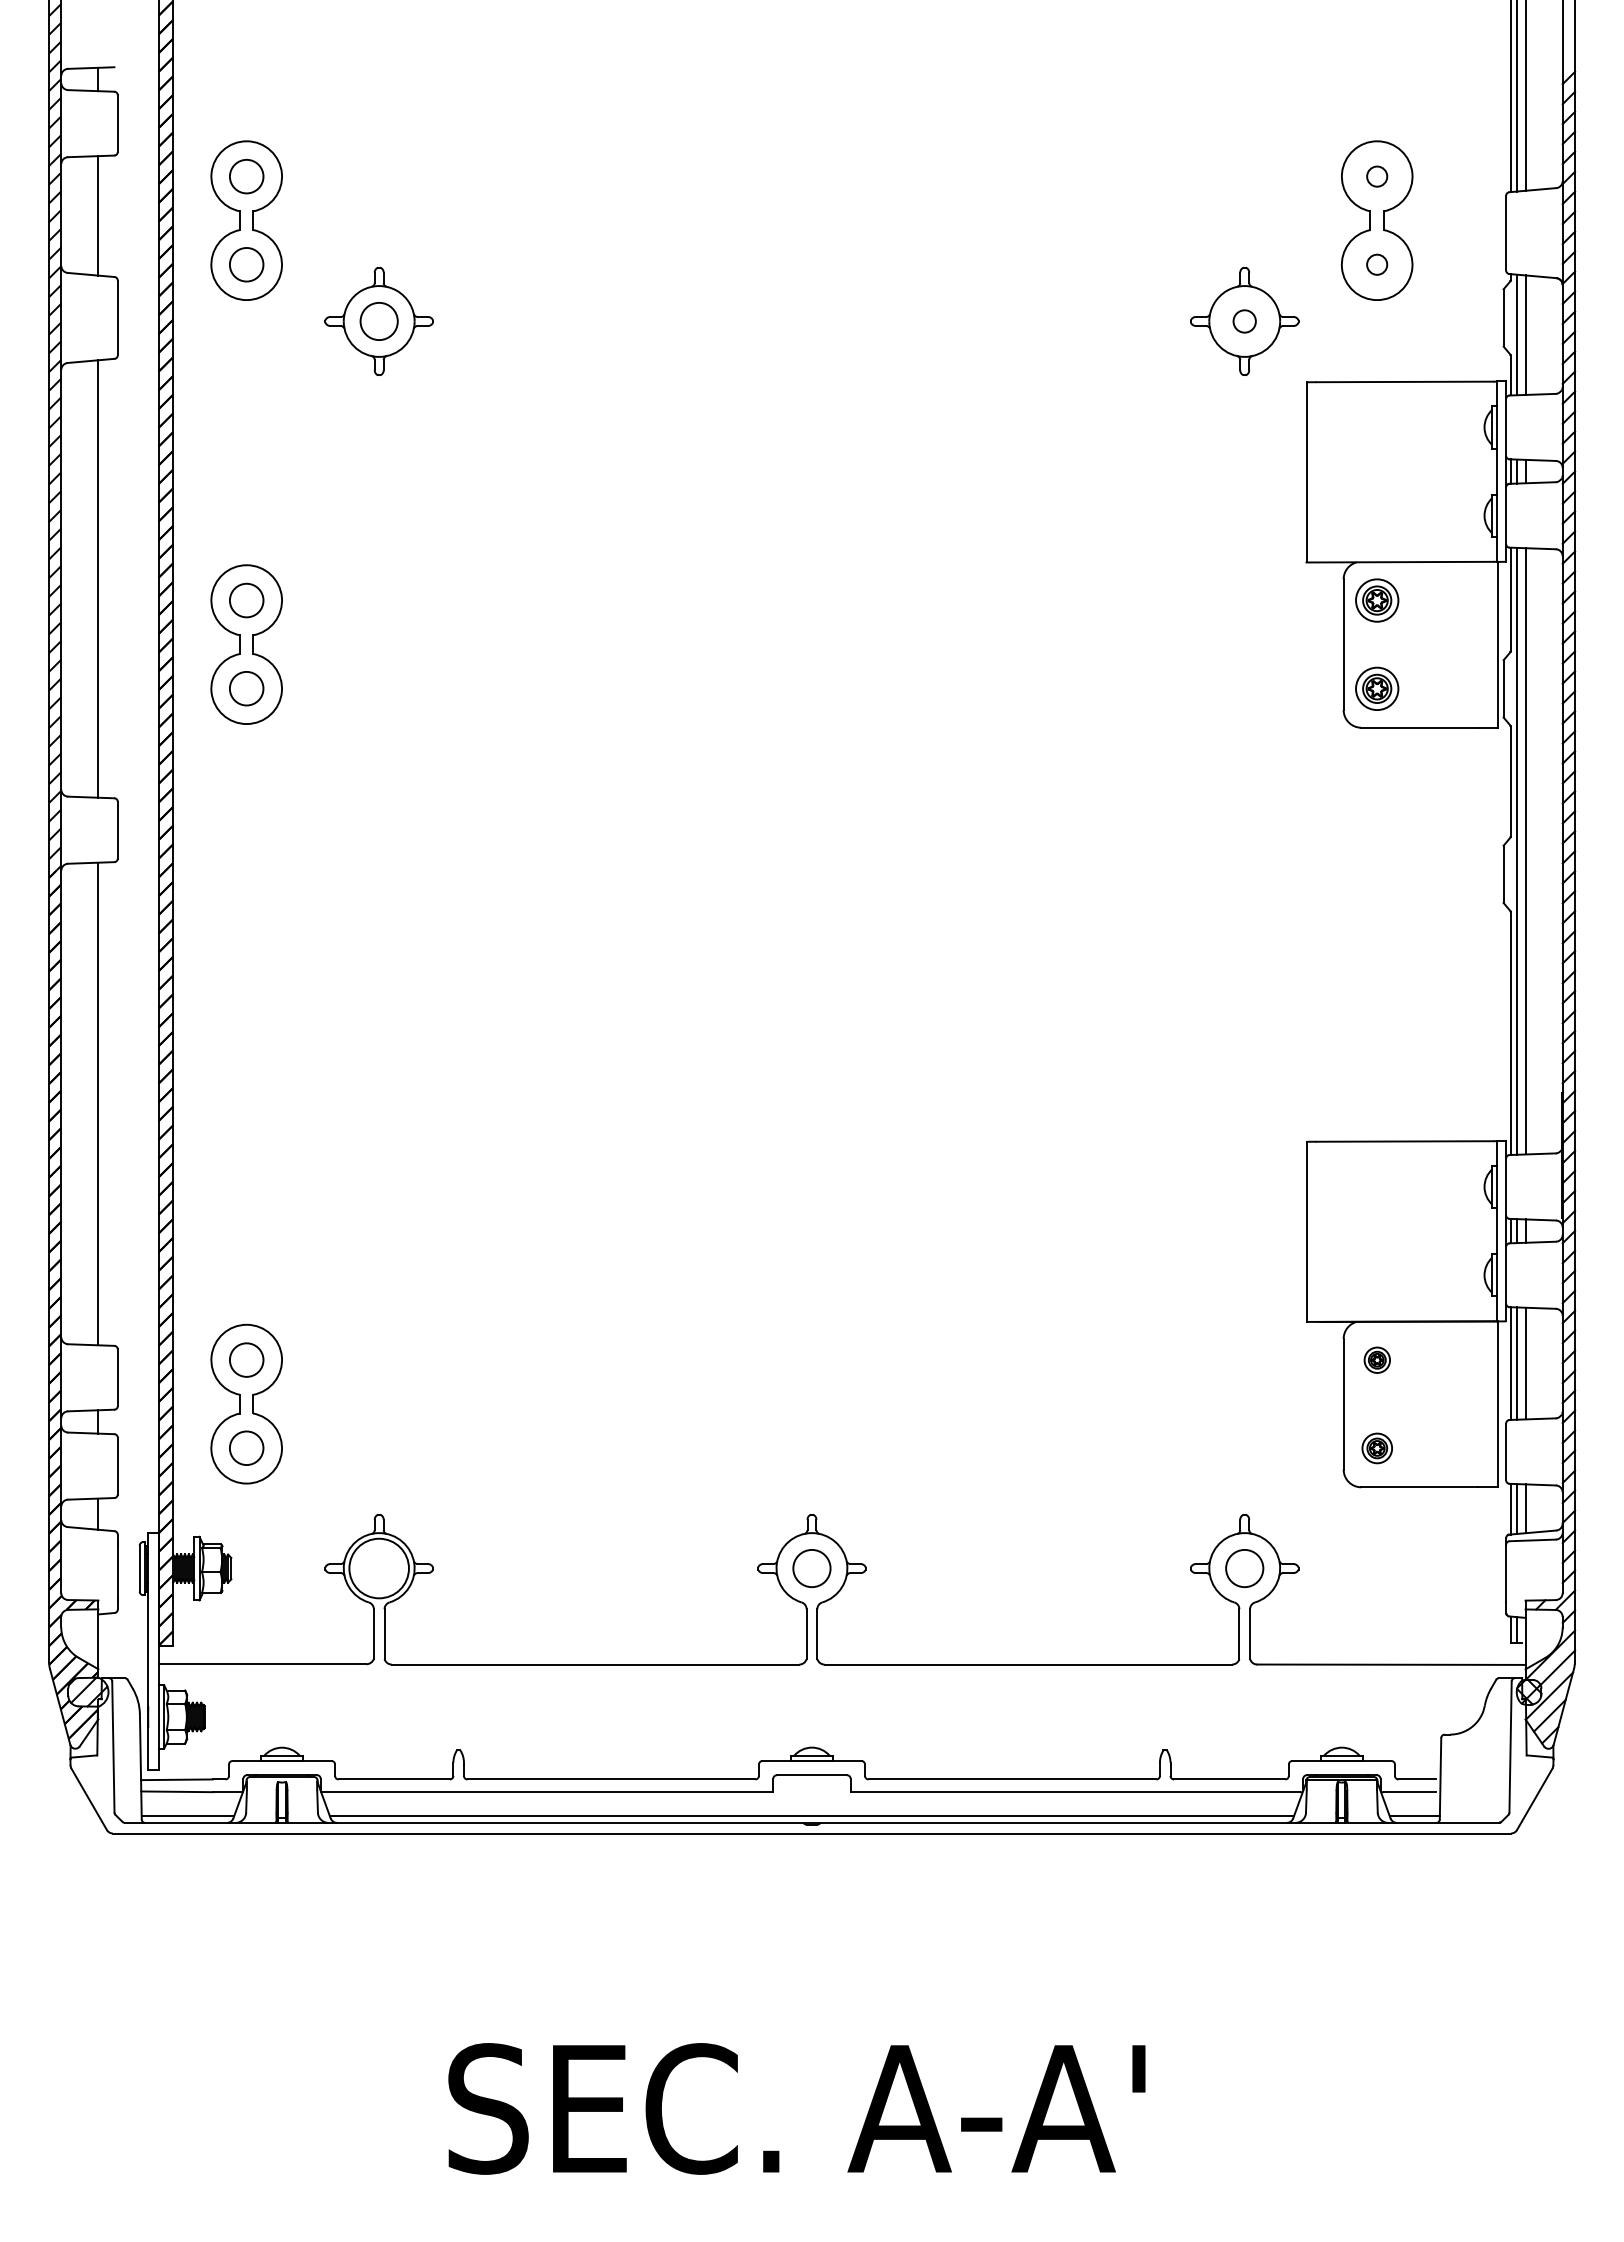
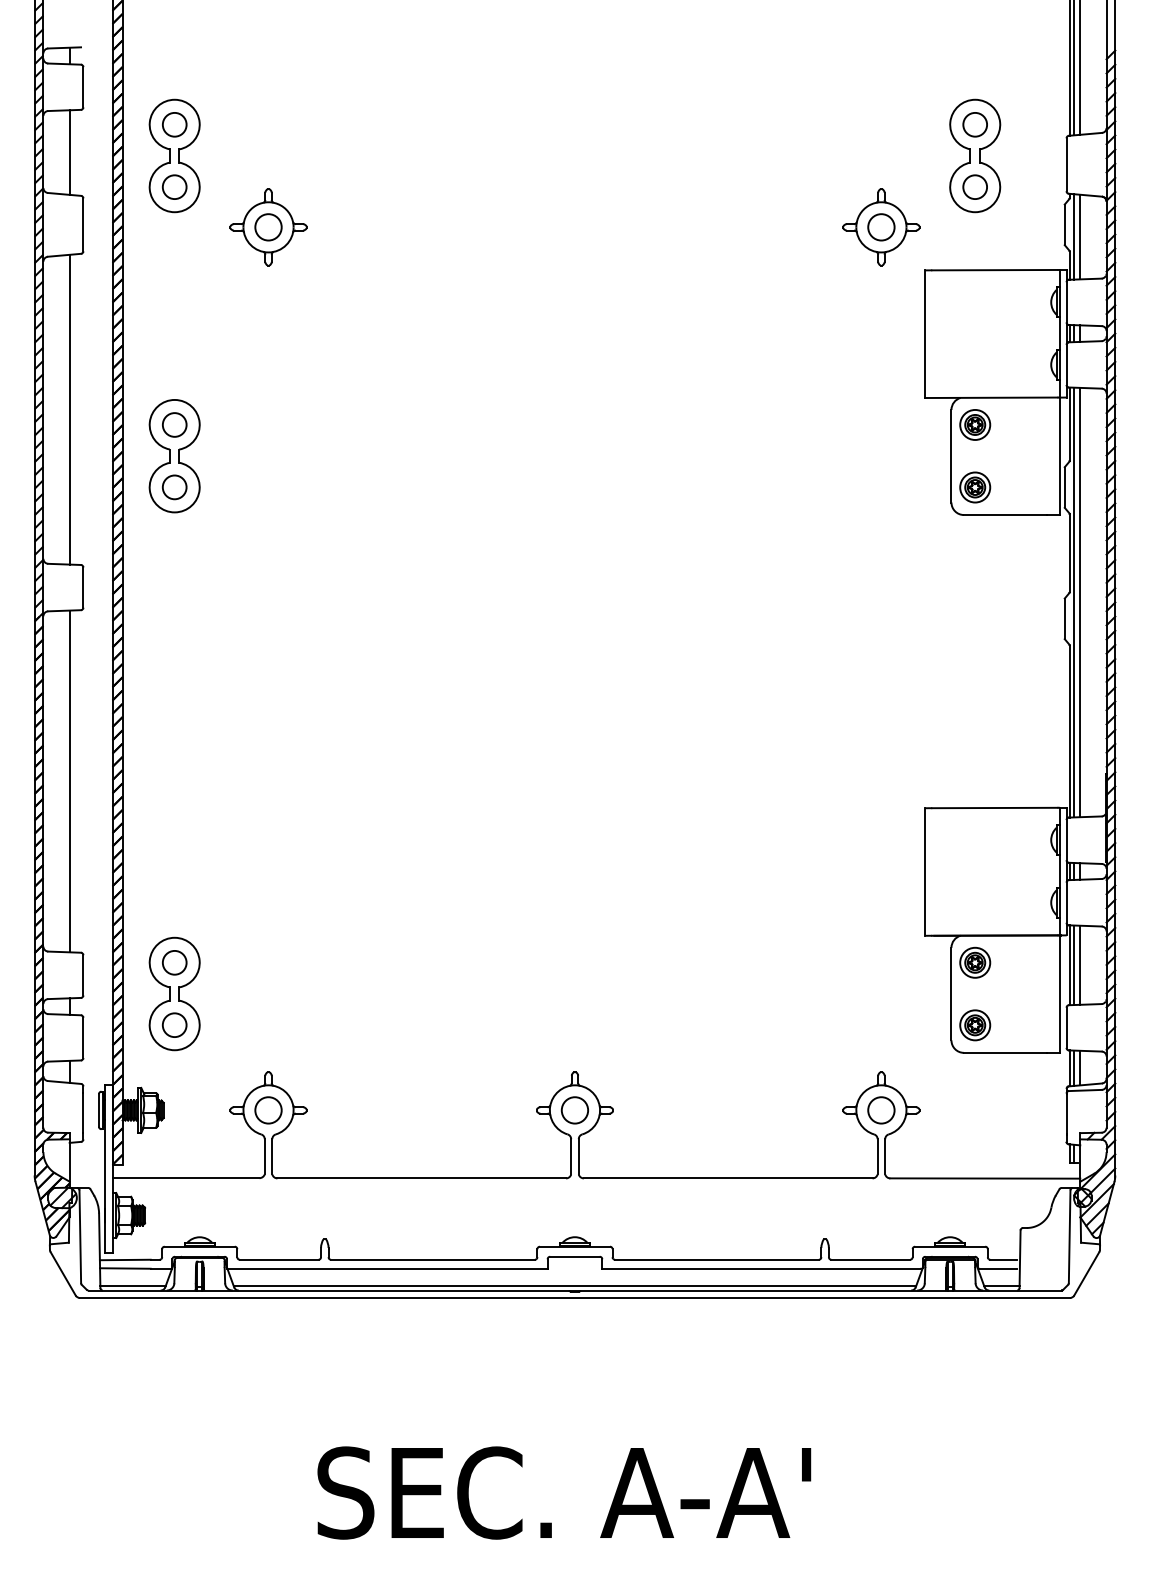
circle: (1376, 176) -> (974, 124), size x1.67
circle: (1376, 264) -> (974, 187), size x1.67
circle: (1244, 321) -> (881, 227), size x1.67
part: (1377, 1360) -> (975, 963), size x1.67
part: (1377, 1448) -> (975, 1025), size x1.43
circle: (378, 1568) -> (268, 1110), size x0.62

